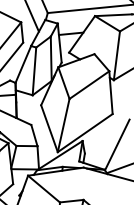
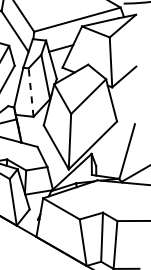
line: (34, 71) -> (31, 92), solid -> dashed

